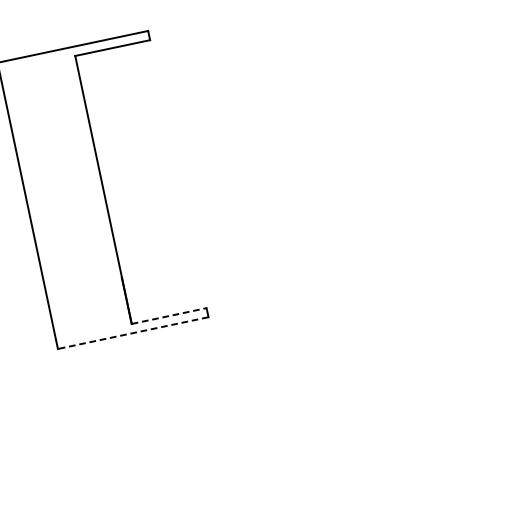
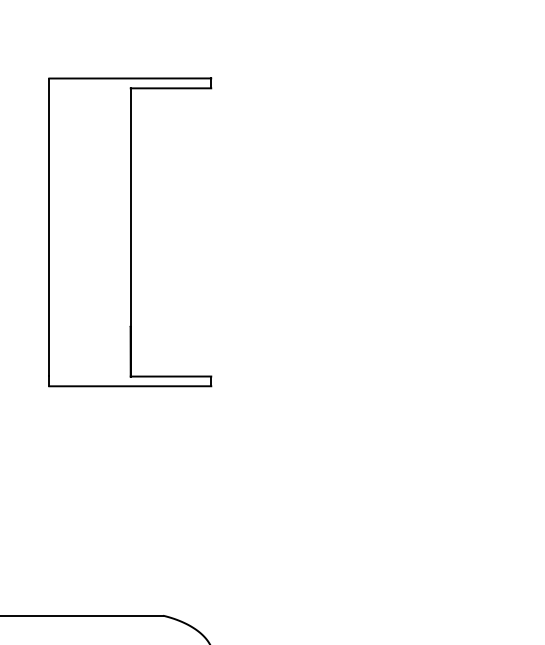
line: (169, 315) -> (171, 376), dashed -> solid
line: (133, 333) -> (130, 386), dashed -> solid

